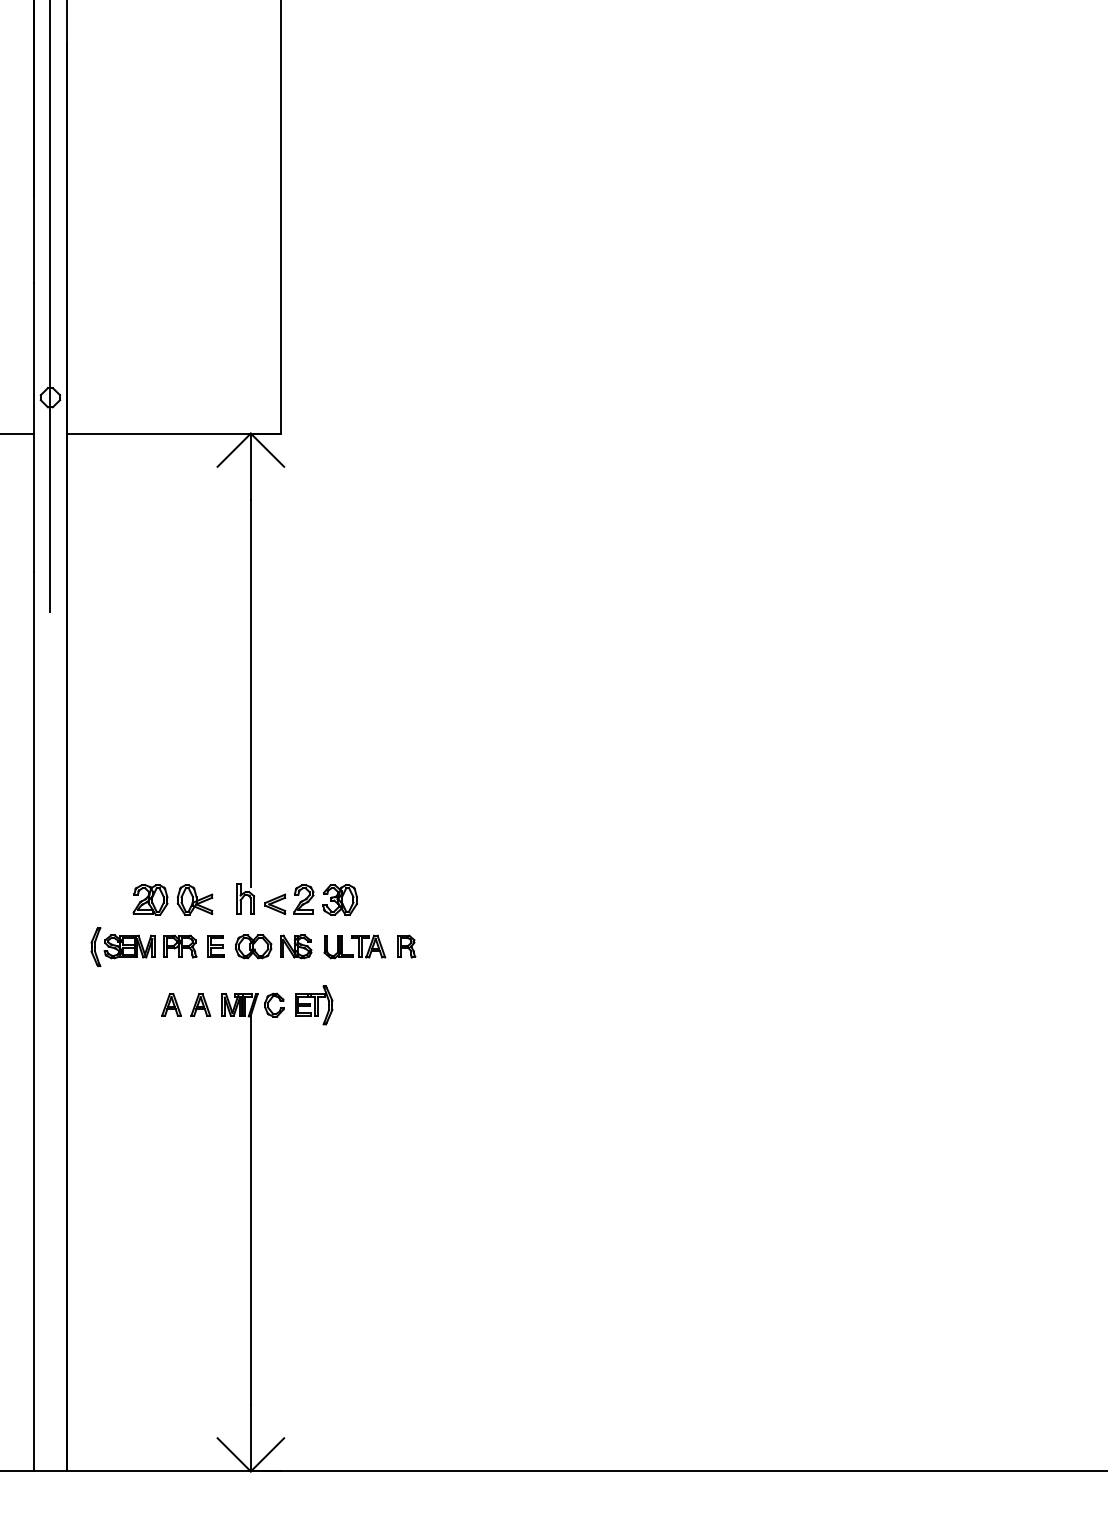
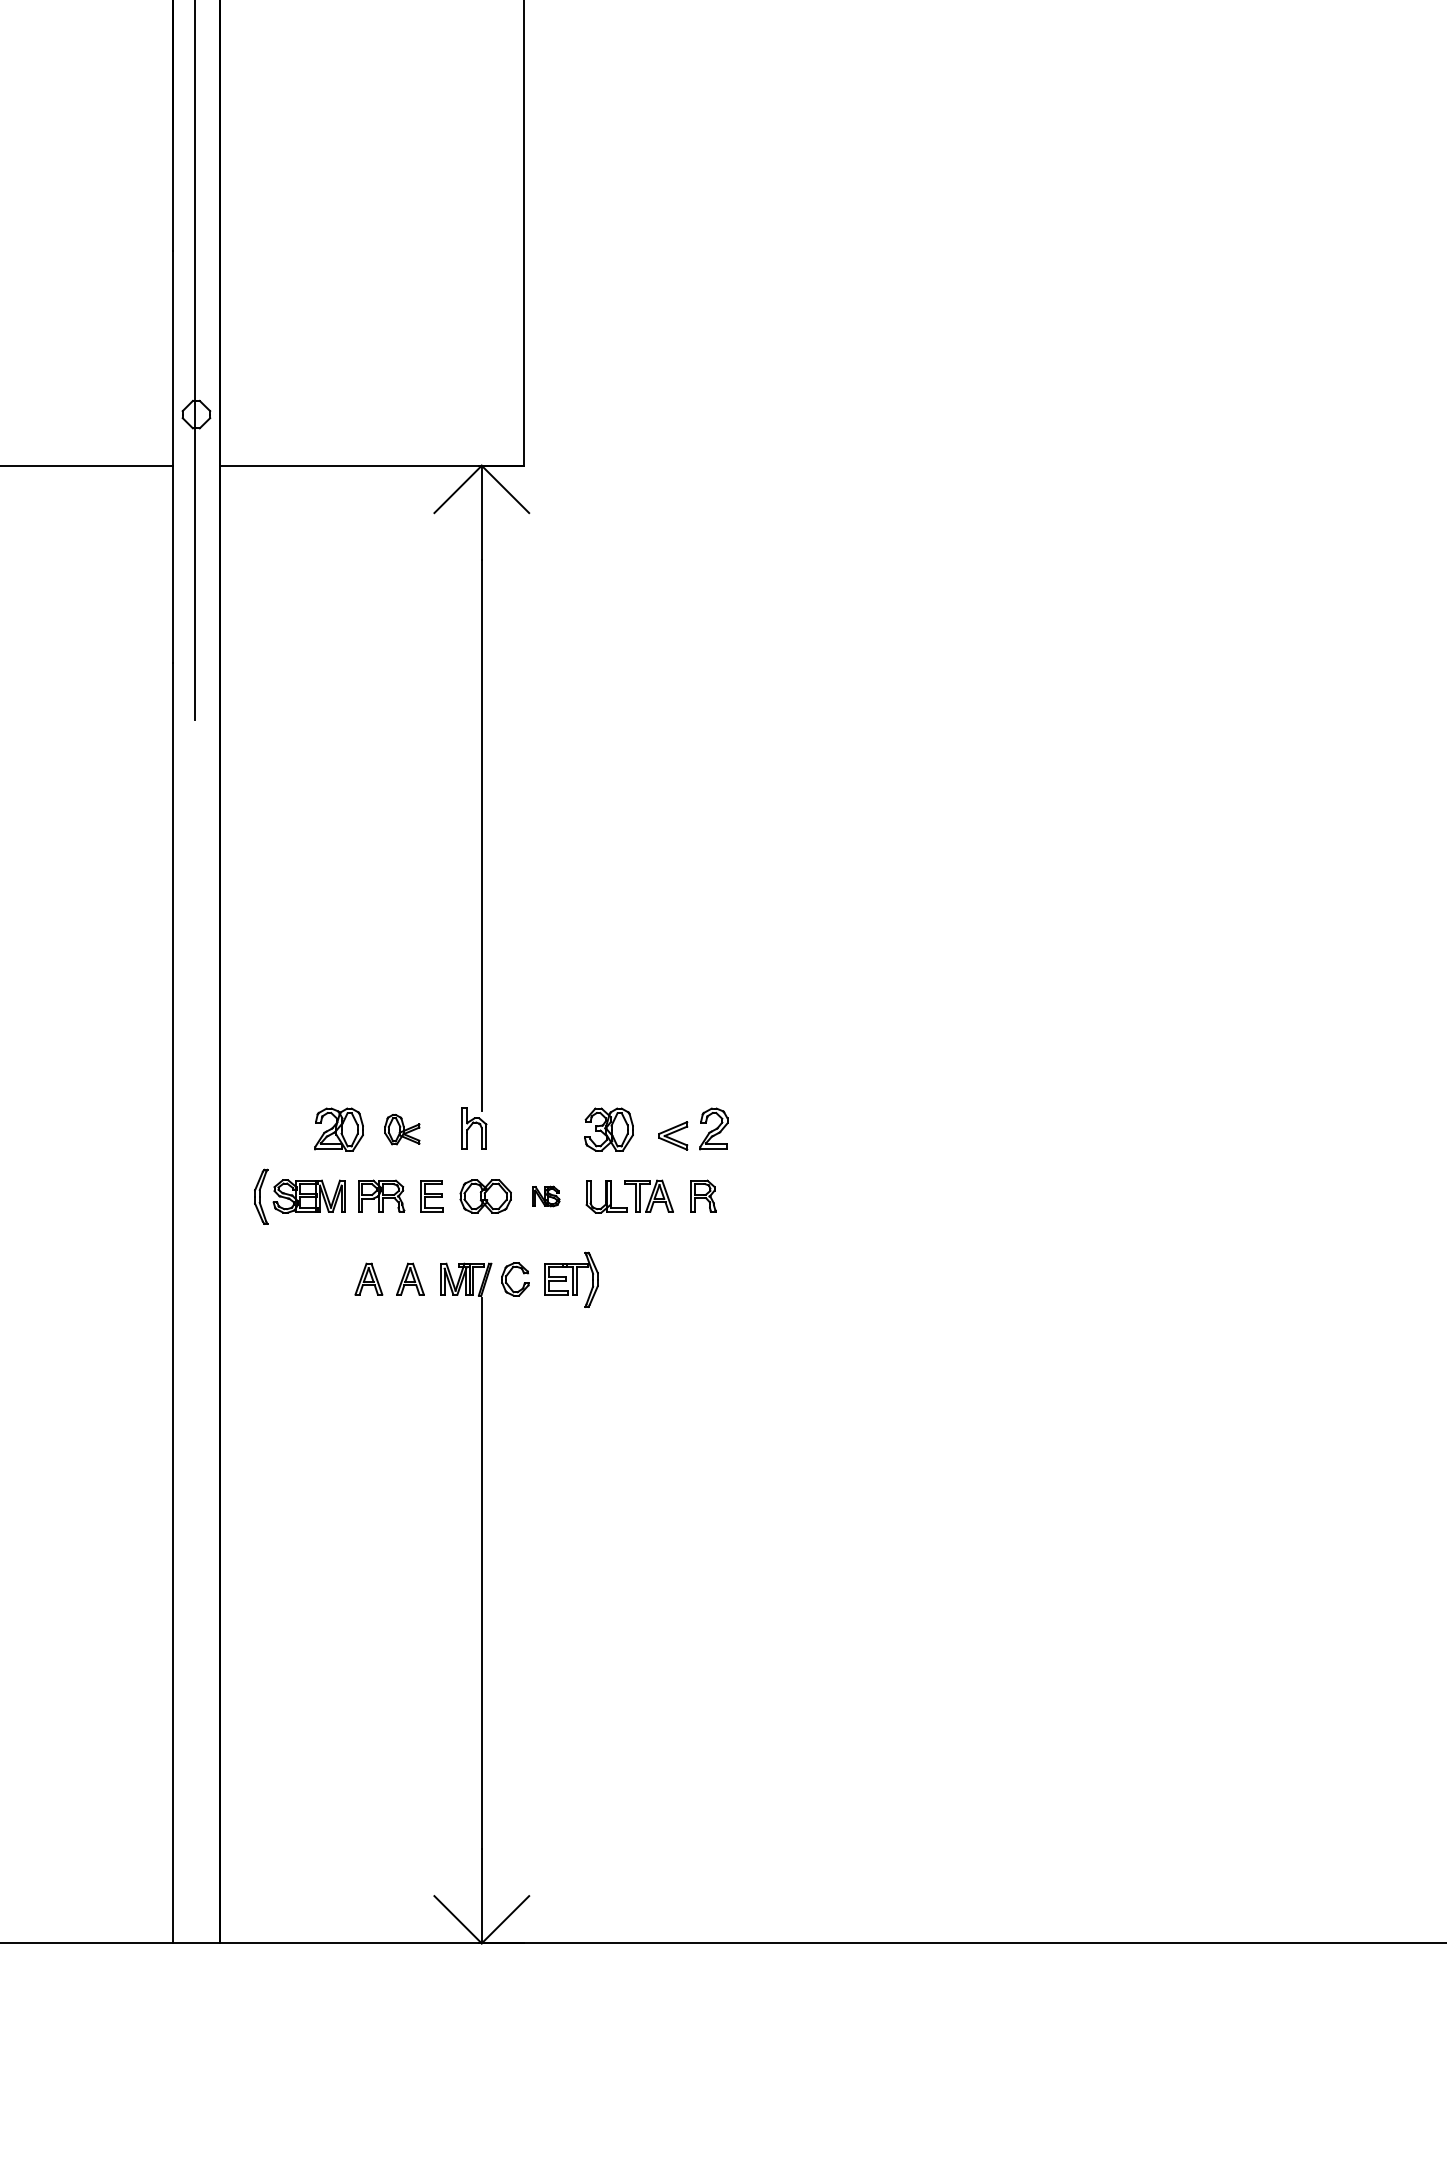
part: (194, 899) -> (401, 1129), size x0.7
part: (289, 899) -> (693, 1129), moved
part: (296, 946) -> (546, 1195), size x0.6

